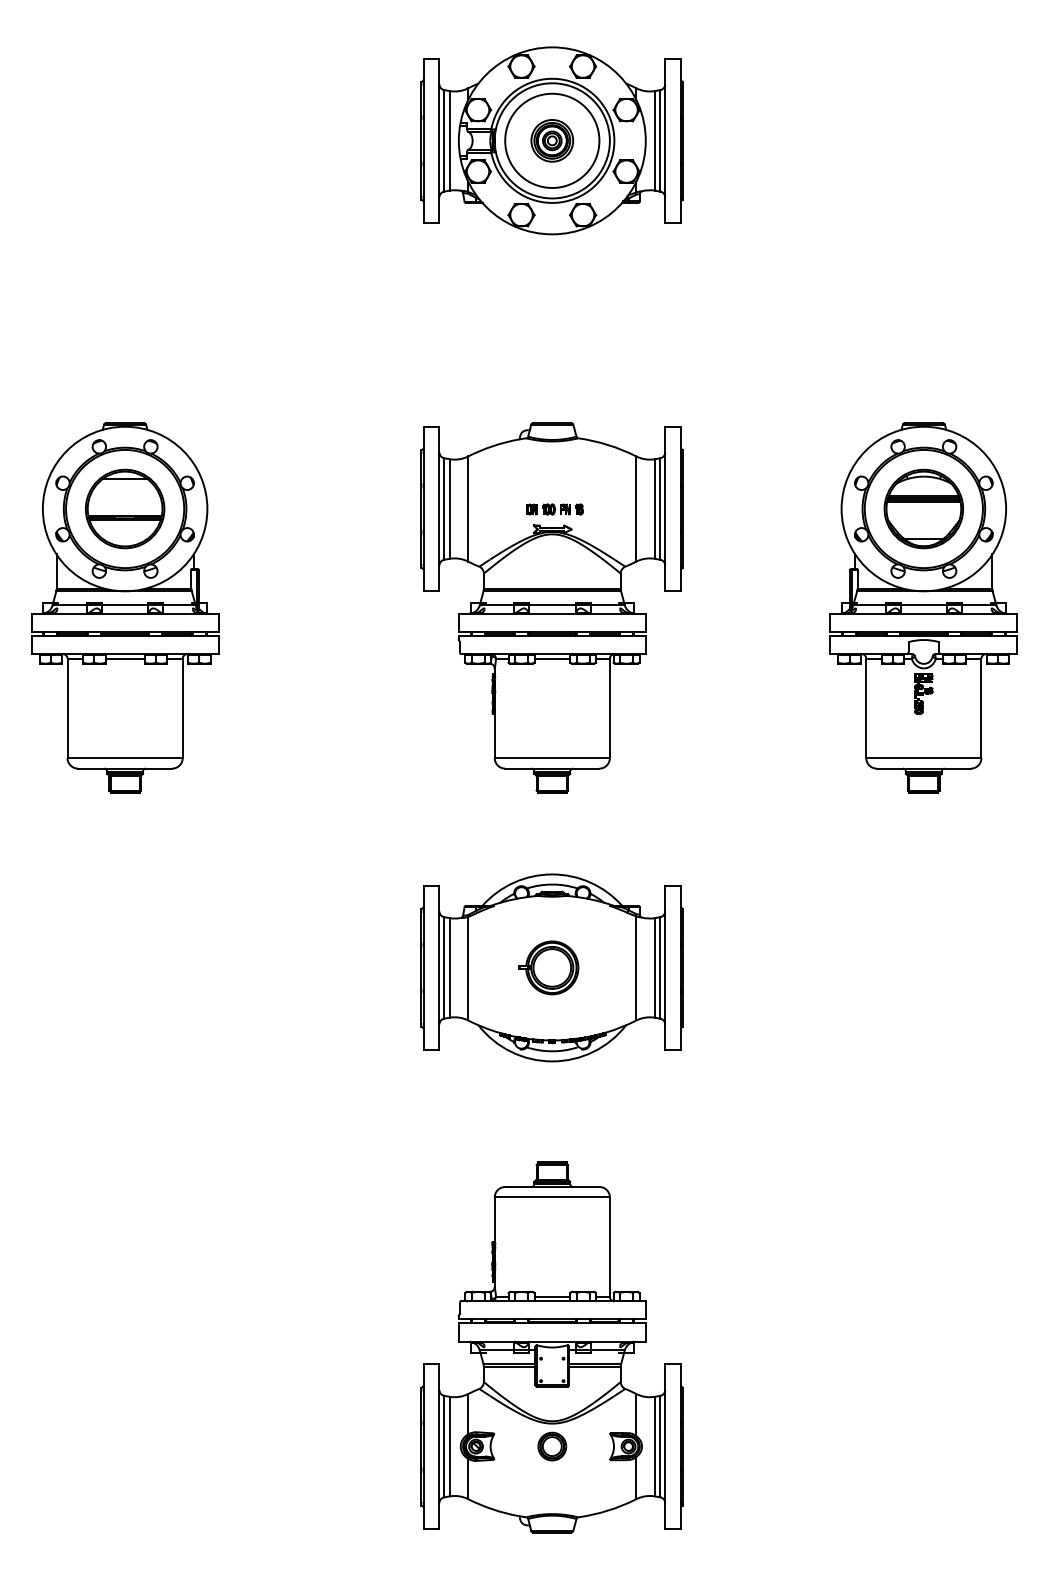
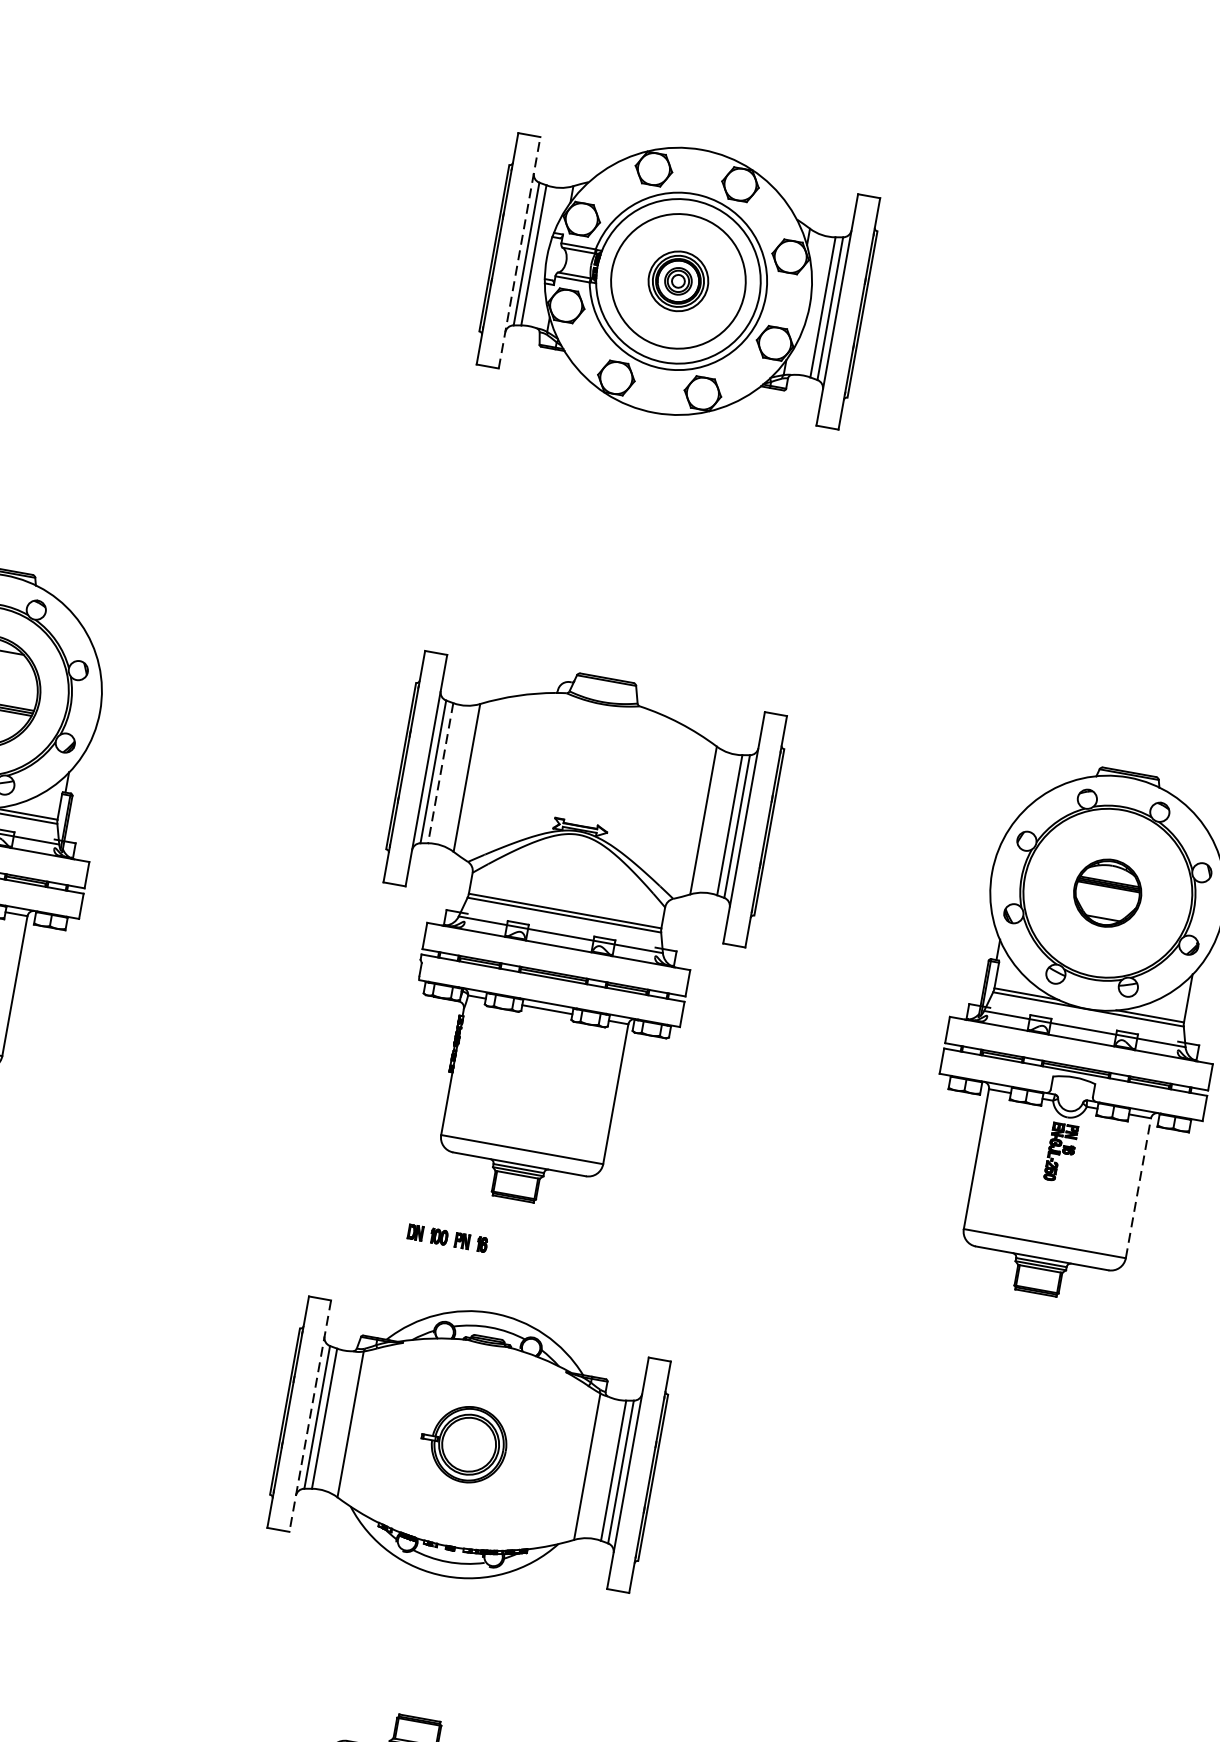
line: (439, 140) -> (519, 252), solid -> dashed
part: (923, 508) -> (1107, 892), size x0.6
line: (449, 509) -> (440, 773), solid -> dashed
part: (554, 509) -> (446, 1238), moved
line: (981, 708) -> (1138, 1188), solid -> dashed
line: (439, 968) -> (310, 1416), solid -> dashed

